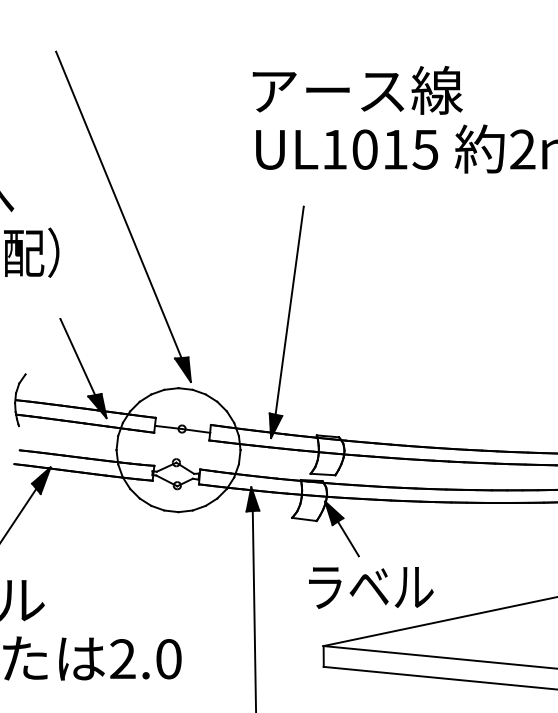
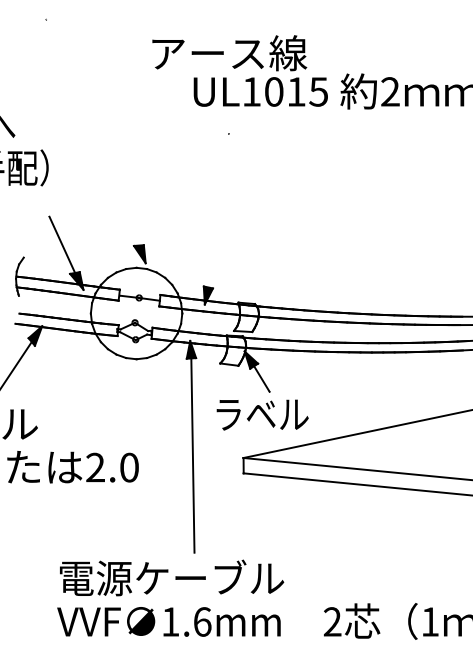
text: (357, 90) -> (229, 53), moved
line: (120, 207) -> (93, 134), removed
line: (288, 313) -> (217, 212), removed
text: (370, 587) -> (262, 414), moved

